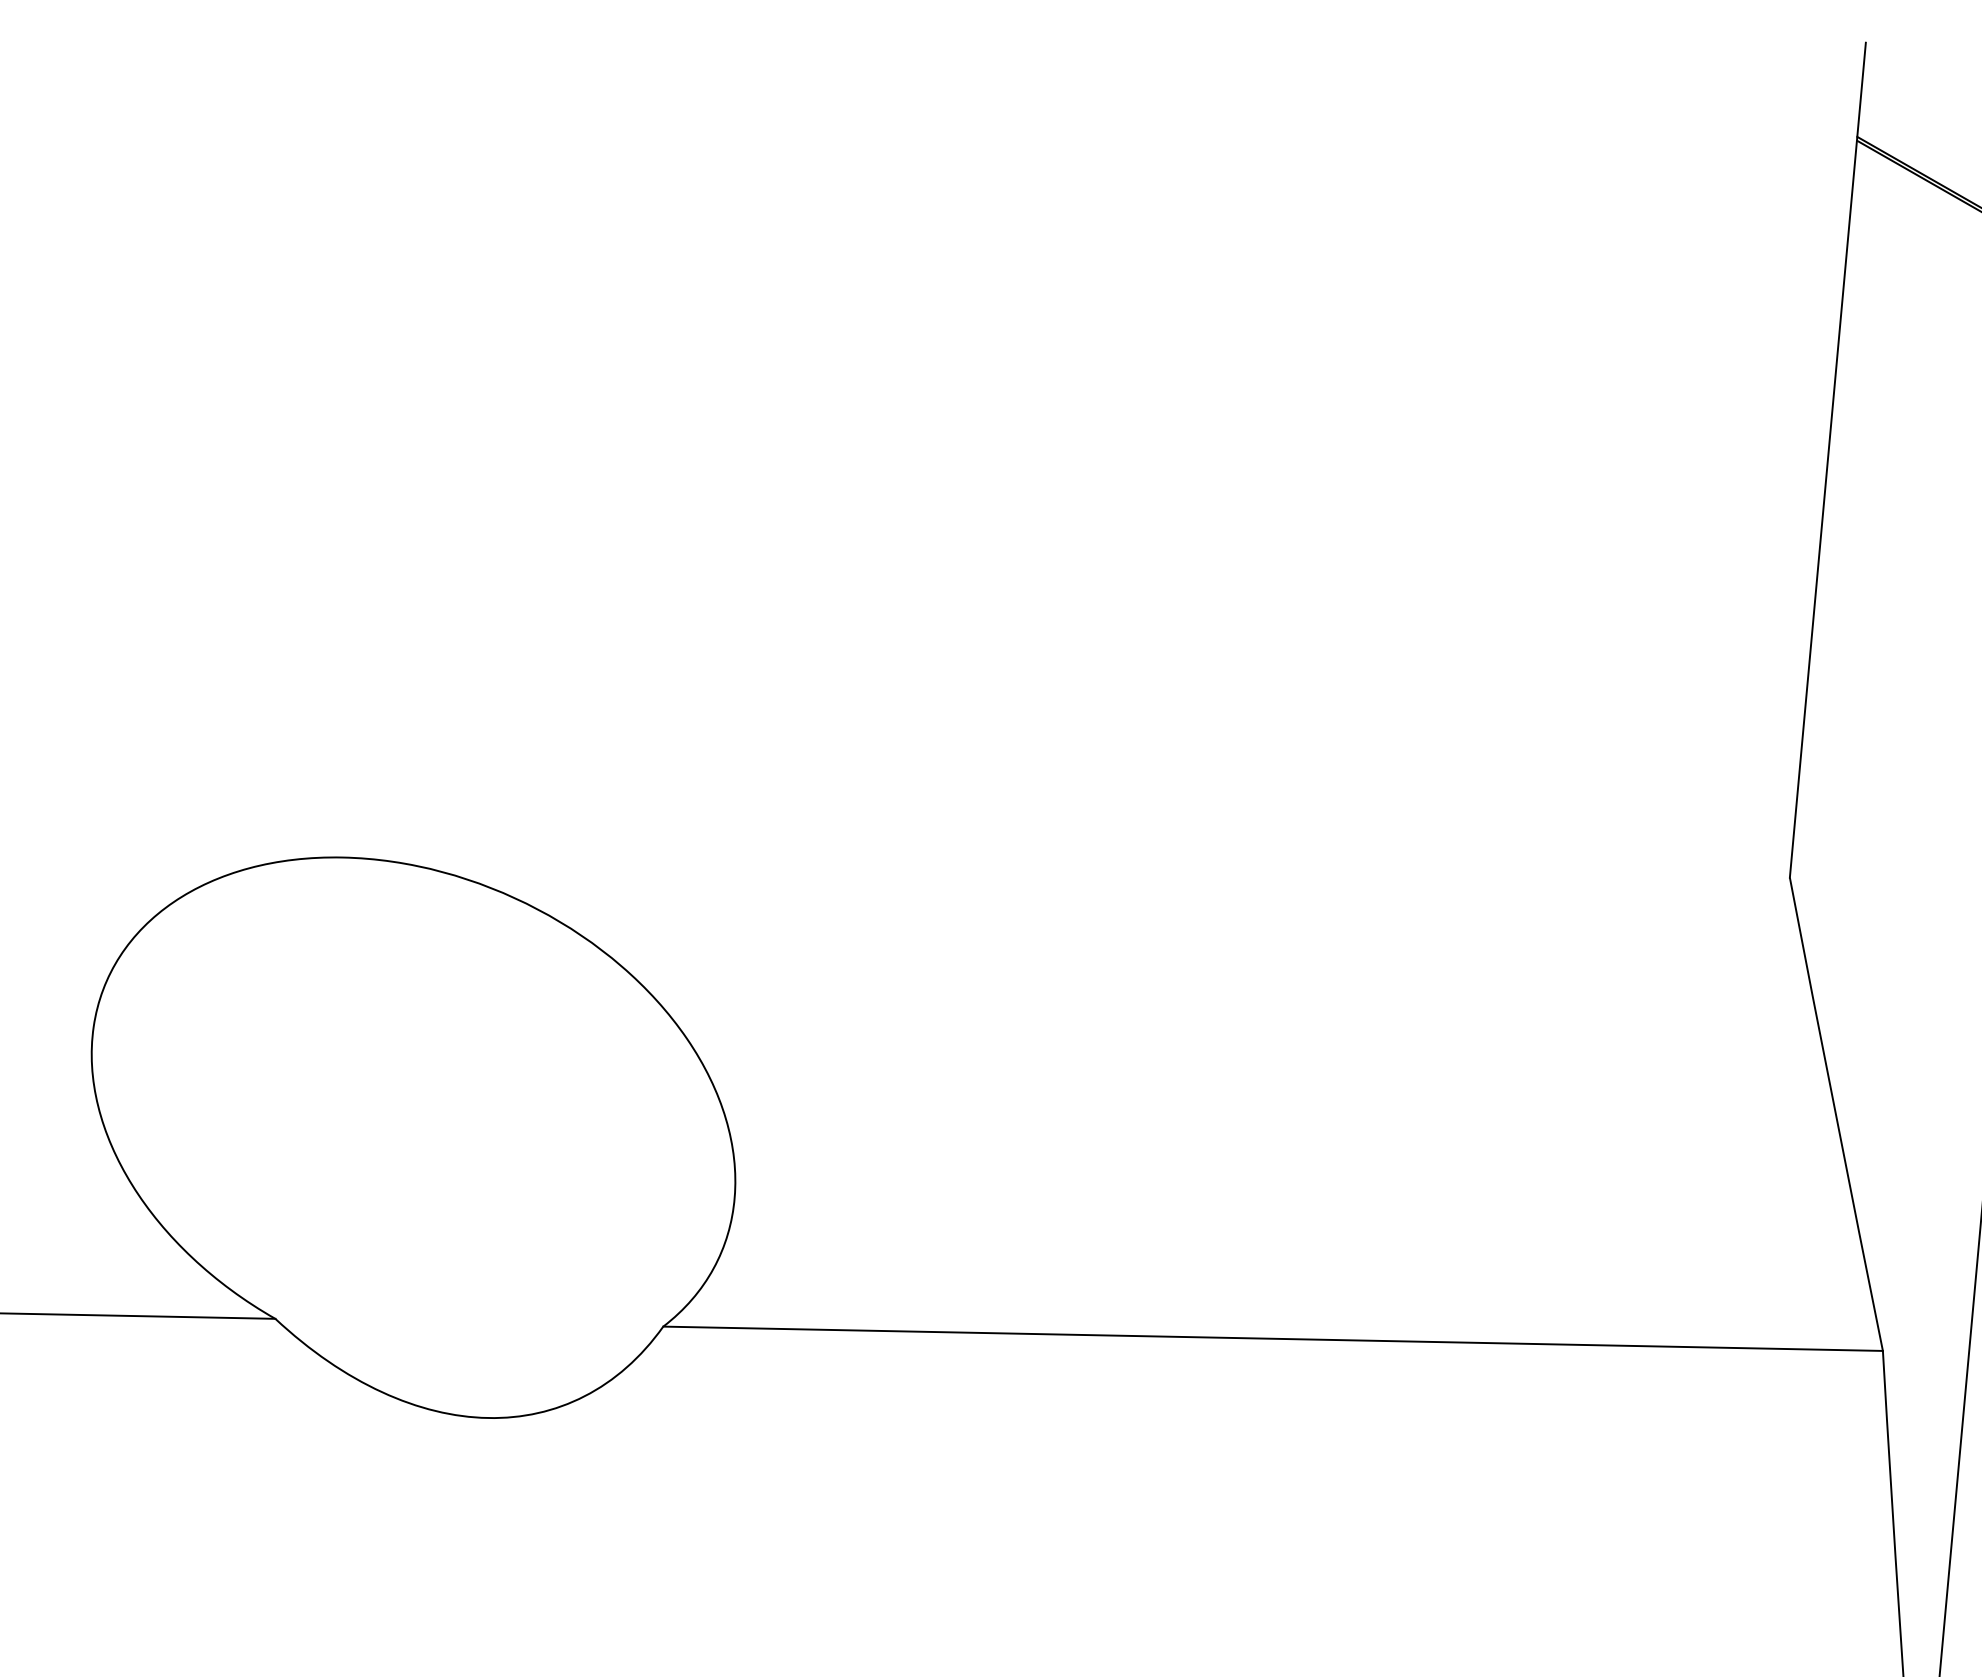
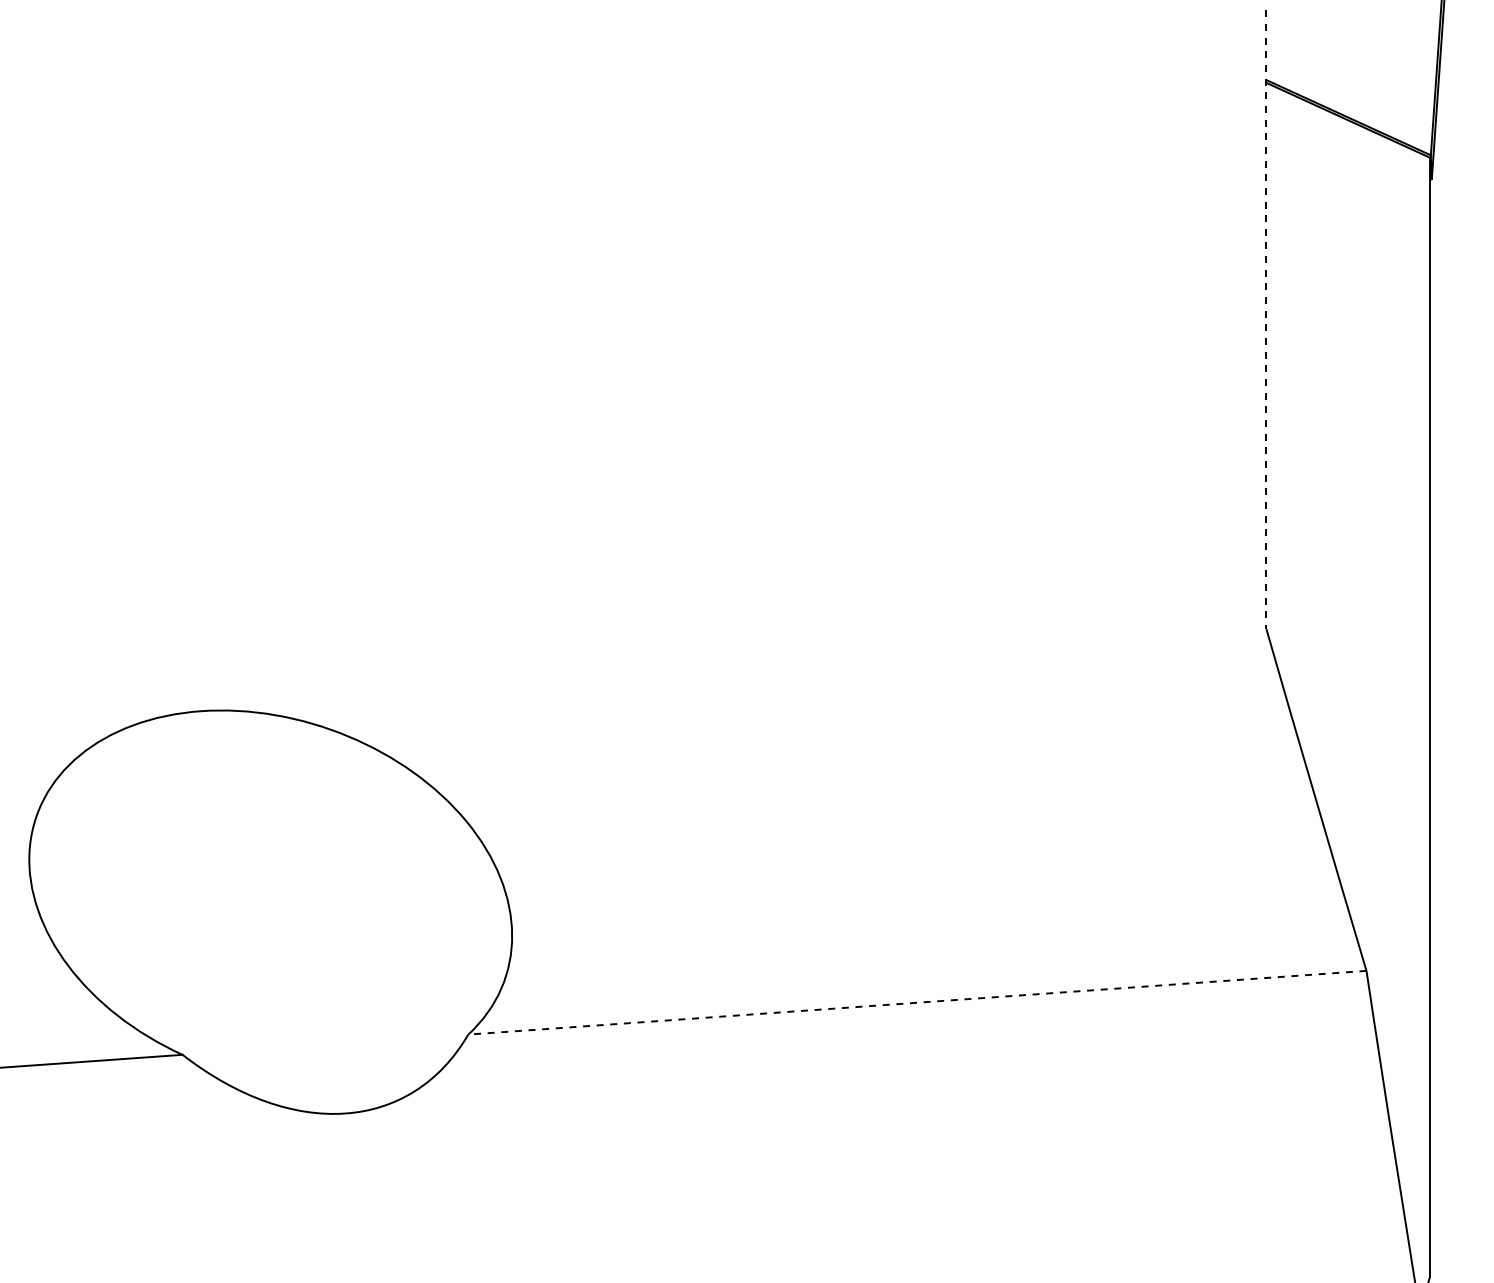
line: (1827, 461) -> (1266, 320), solid -> dashed
line: (1271, 1338) -> (916, 1002), solid -> dashed

